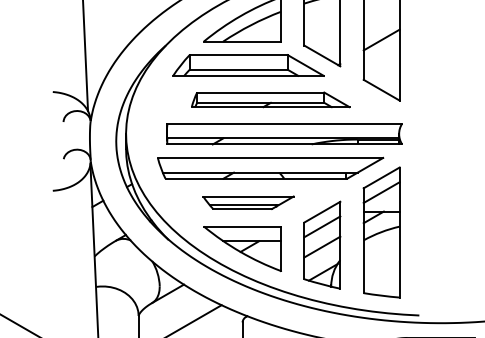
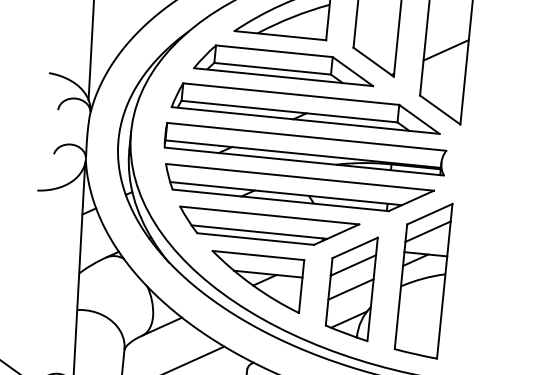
part: (270, 99) -> (306, 107), size x1.43
part: (284, 134) -> (305, 149), moved
part: (248, 202) -> (268, 227), size x1.67

